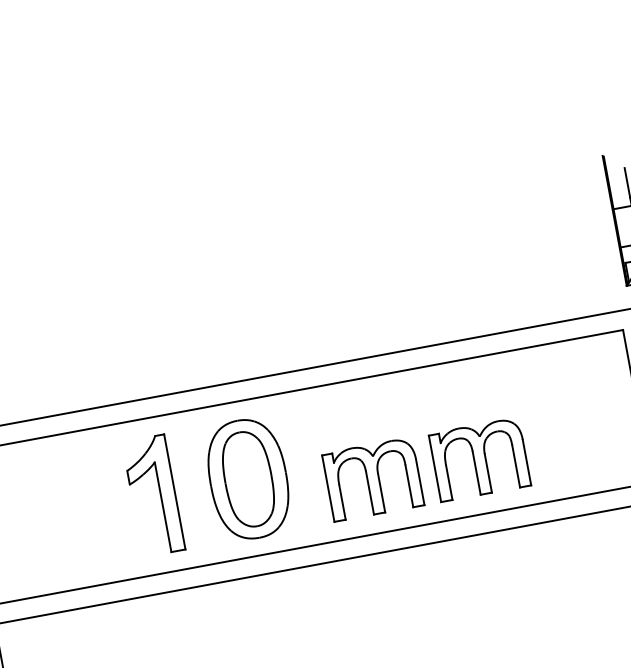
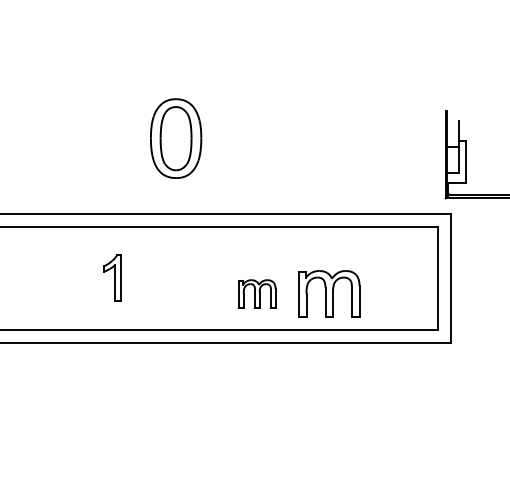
part: (249, 478) -> (176, 138), moved
part: (373, 478) -> (257, 293), size x0.6
part: (153, 495) -> (112, 277), size x0.6

